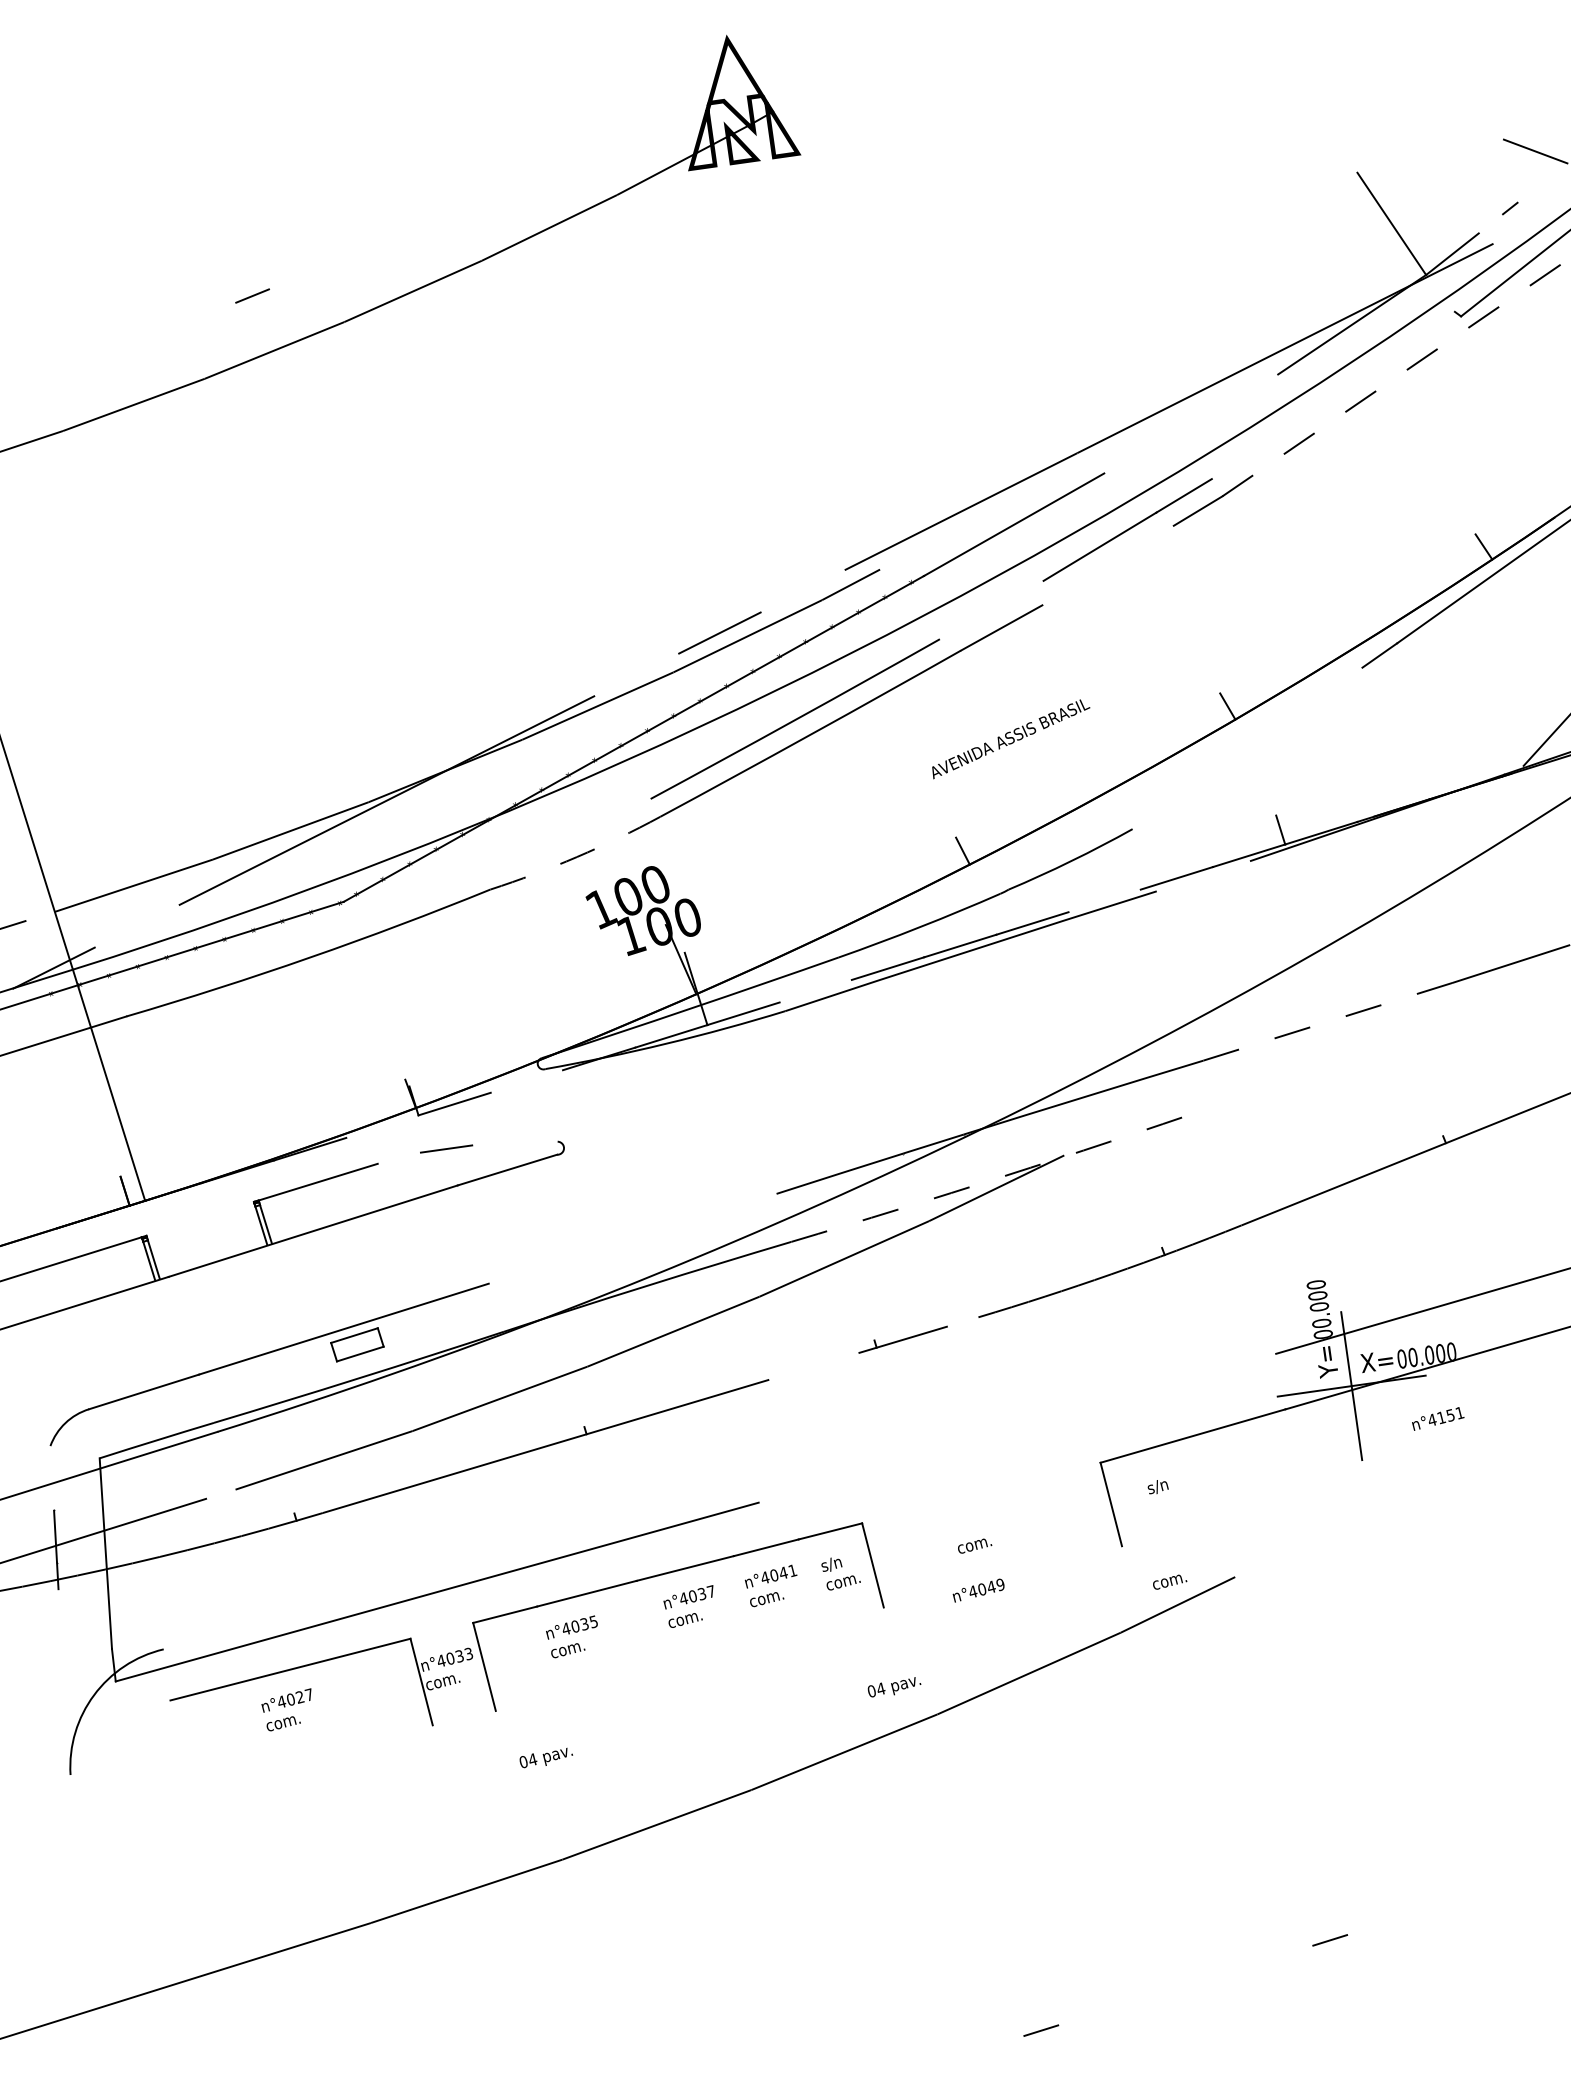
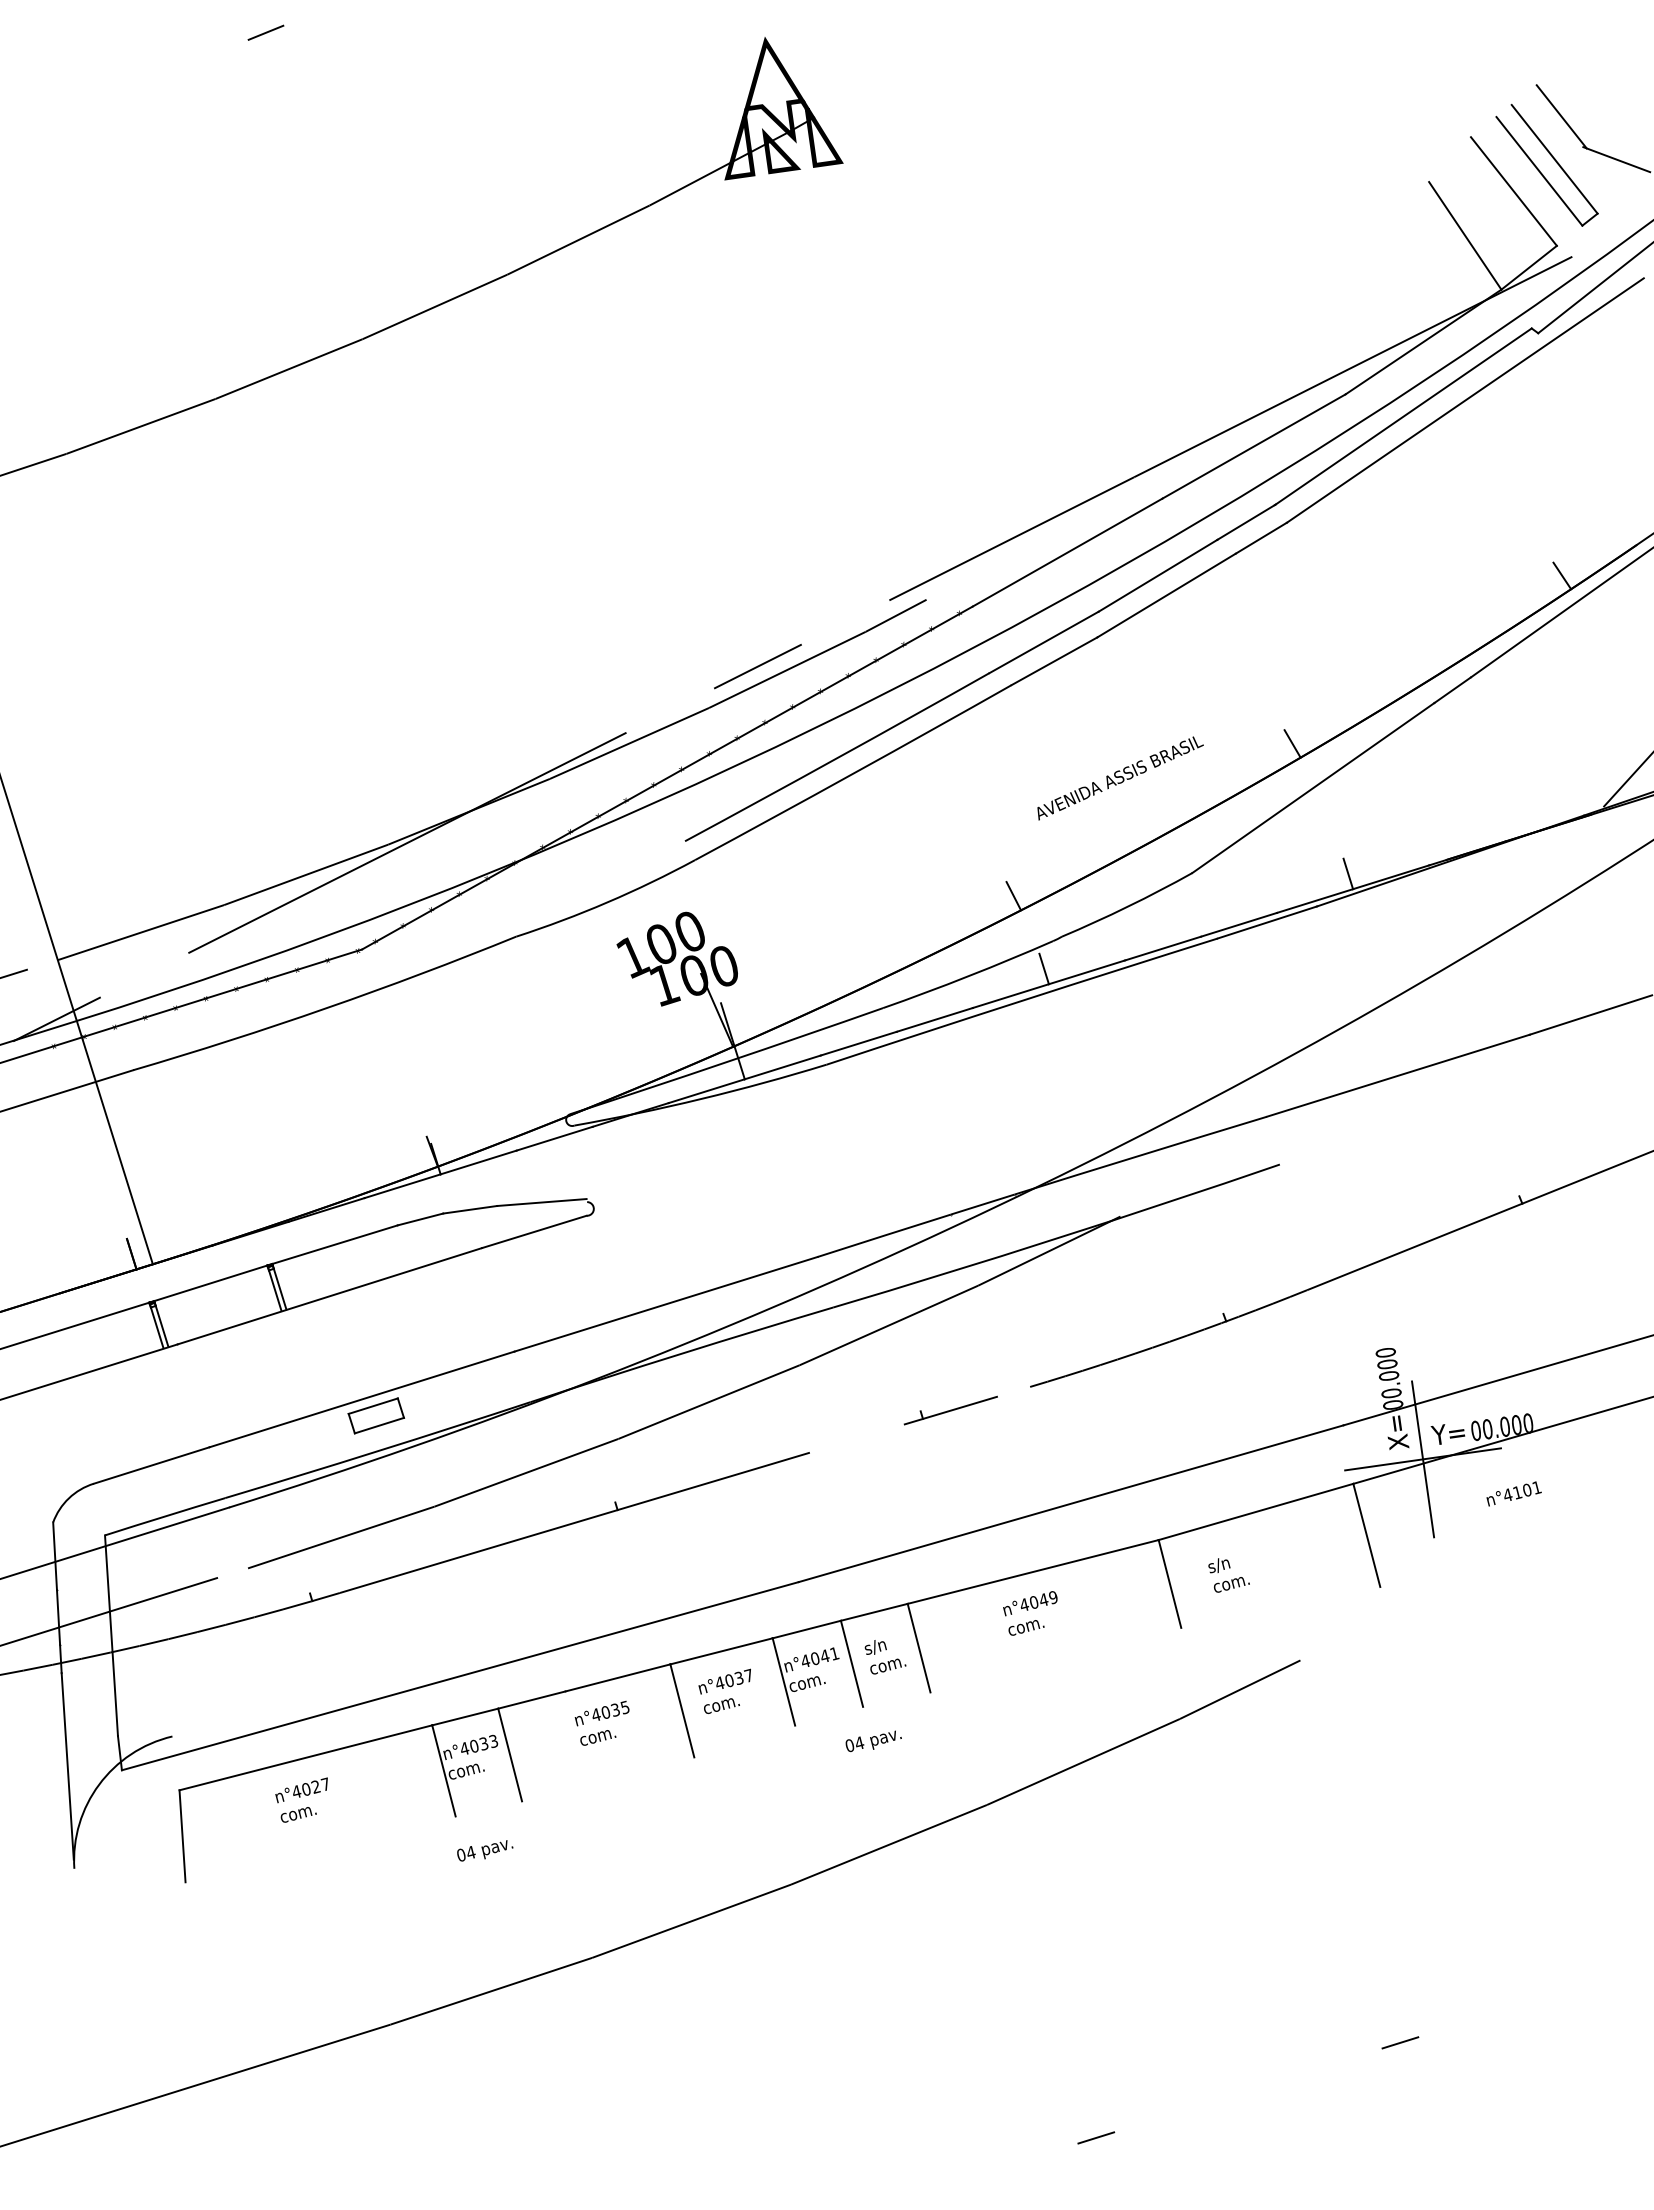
line: (1483, 110) -> (1561, 116), added
line: (1476, 150) -> (1554, 158), added
line: (1462, 162) -> (1539, 171), added
line: (1437, 181) -> (1513, 191), added
line: (252, 295) -> (265, 32), moved
line: (1392, 380) -> (1465, 400), dashed -> solid
line: (1332, 395) -> (1402, 416), added
line: (1190, 423) -> (1253, 446), added
line: (1107, 565) -> (1166, 595), added
line: (991, 610) -> (1043, 642), added
text: (1011, 739) -> (1120, 778), moved
line: (1247, 747) -> (1313, 787), added
arc: (576, 857) -> (607, 902), dashed -> solid
line: (1202, 876) -> (1266, 922), added
line: (1104, 900) -> (1162, 948), added
line: (991, 919) -> (1043, 968), added
line: (815, 991) -> (858, 1043), added
line: (1328, 1021) -> (1398, 1075), dashed -> solid
line: (526, 1081) -> (554, 1138), added
line: (382, 1126) -> (402, 1186), added
line: (514, 1142) -> (541, 1202), added
line: (399, 1158) -> (420, 1219), added
arc: (1004, 1176) -> (1057, 1238), dashed -> solid
line: (197, 1219) -> (208, 1283), added
line: (632, 1239) -> (665, 1304), added
text: (1328, 1361) -> (1398, 1433), Y= -> X=
text: (1375, 1362) -> (1448, 1434), X= -> Y=
text: (1449, 1414) -> (1526, 1489), n°4151 -> n°4101
line: (1016, 1428) -> (1070, 1503), added
line: (1297, 1457) -> (1366, 1534), added
line: (51, 1477) -> (54, 1555), added
line: (980, 1492) -> (1032, 1571), added
line: (808, 1580) -> (851, 1663), added
text: (1169, 1581) -> (1231, 1584), moved
text: (978, 1590) -> (1030, 1603), moved
line: (744, 1597) -> (783, 1681), added
line: (648, 1624) -> (682, 1710), added
line: (442, 1630) -> (465, 1716), added
line: (64, 1677) -> (67, 1766), added
text: (894, 1687) -> (873, 1741), moved
line: (173, 1744) -> (182, 1836), added
text: (546, 1757) -> (485, 1850), moved

